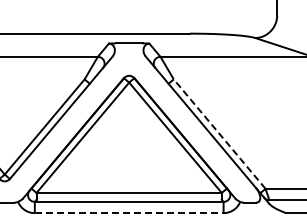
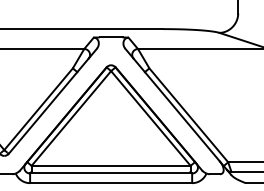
line: (219, 133) -> (188, 114), dashed -> solid
line: (129, 213) -> (111, 183), dashed -> solid

